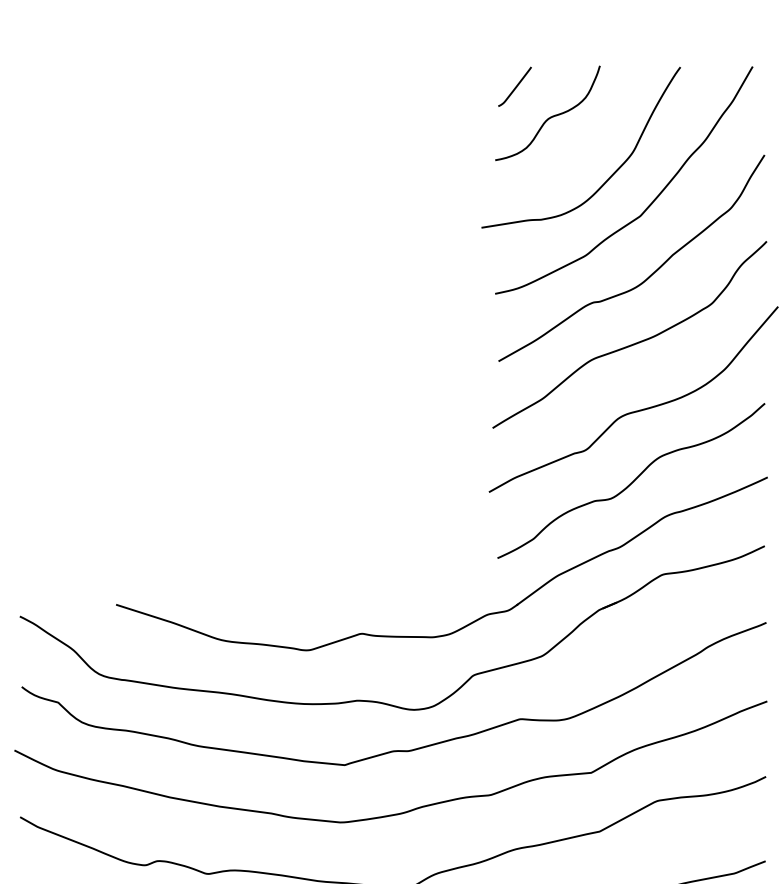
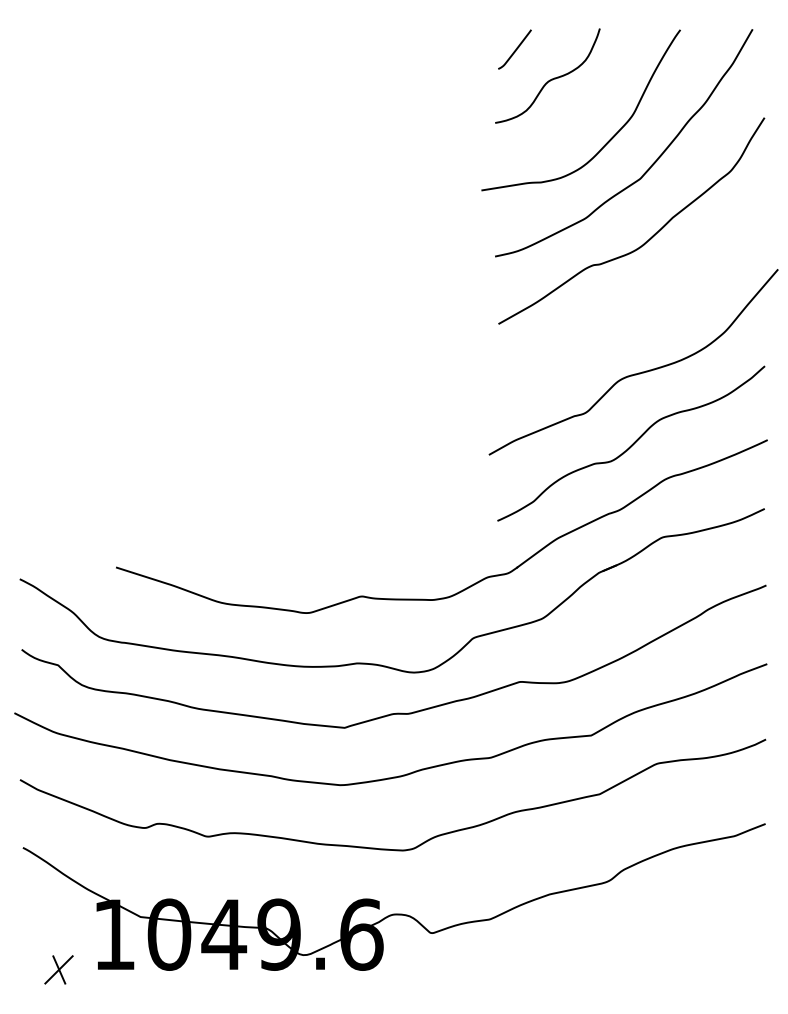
curve: (634, 342) -> (634, 305), removed

